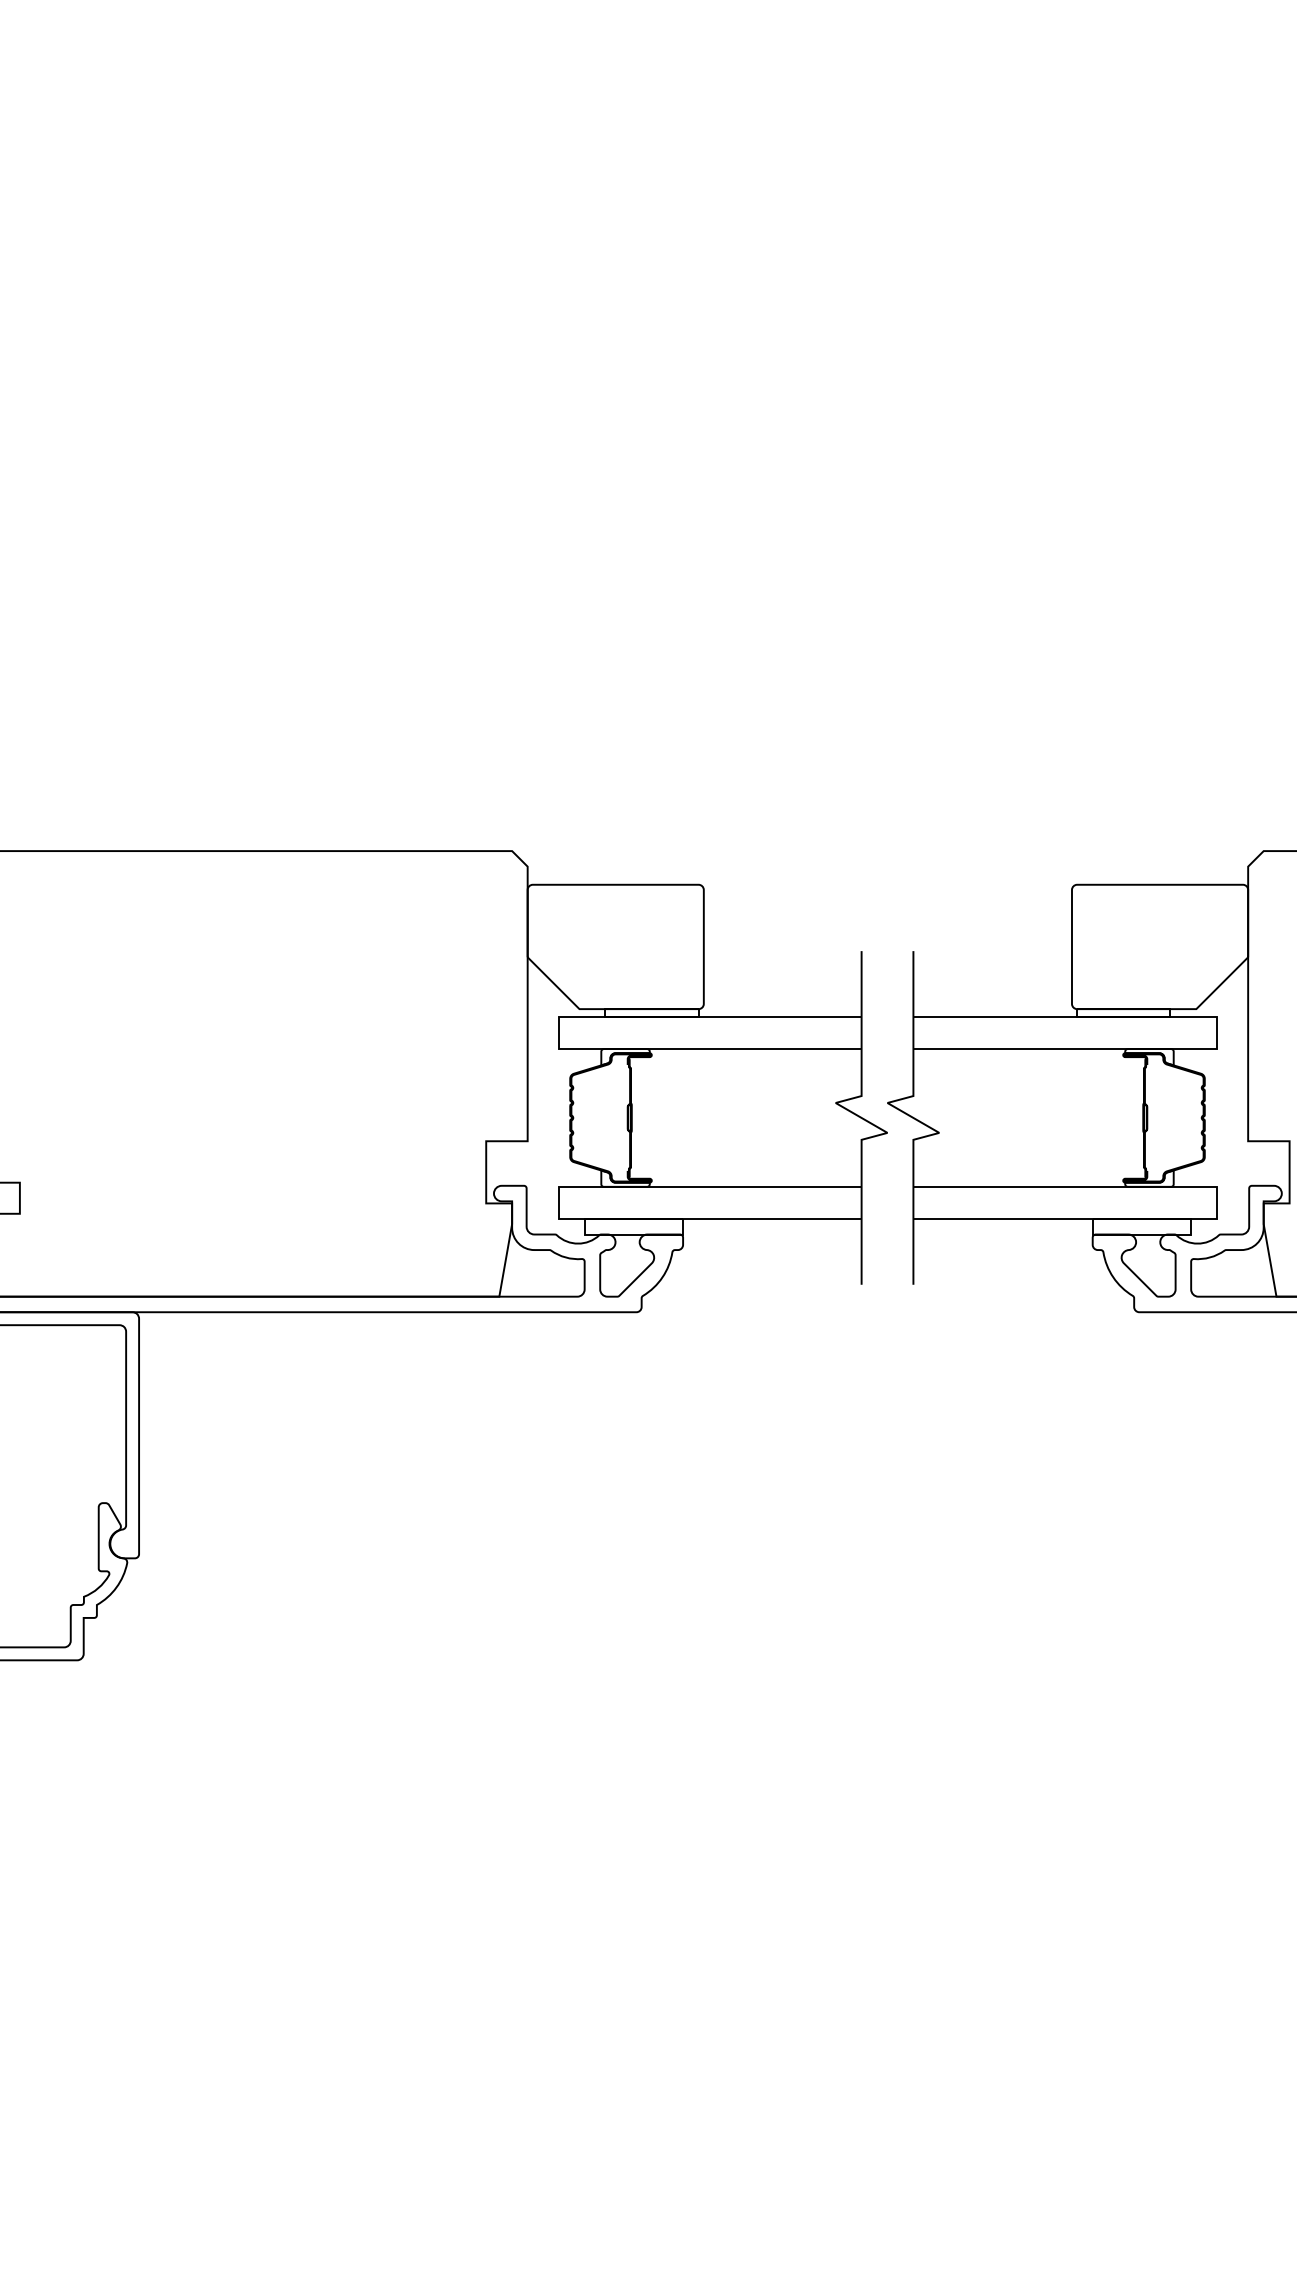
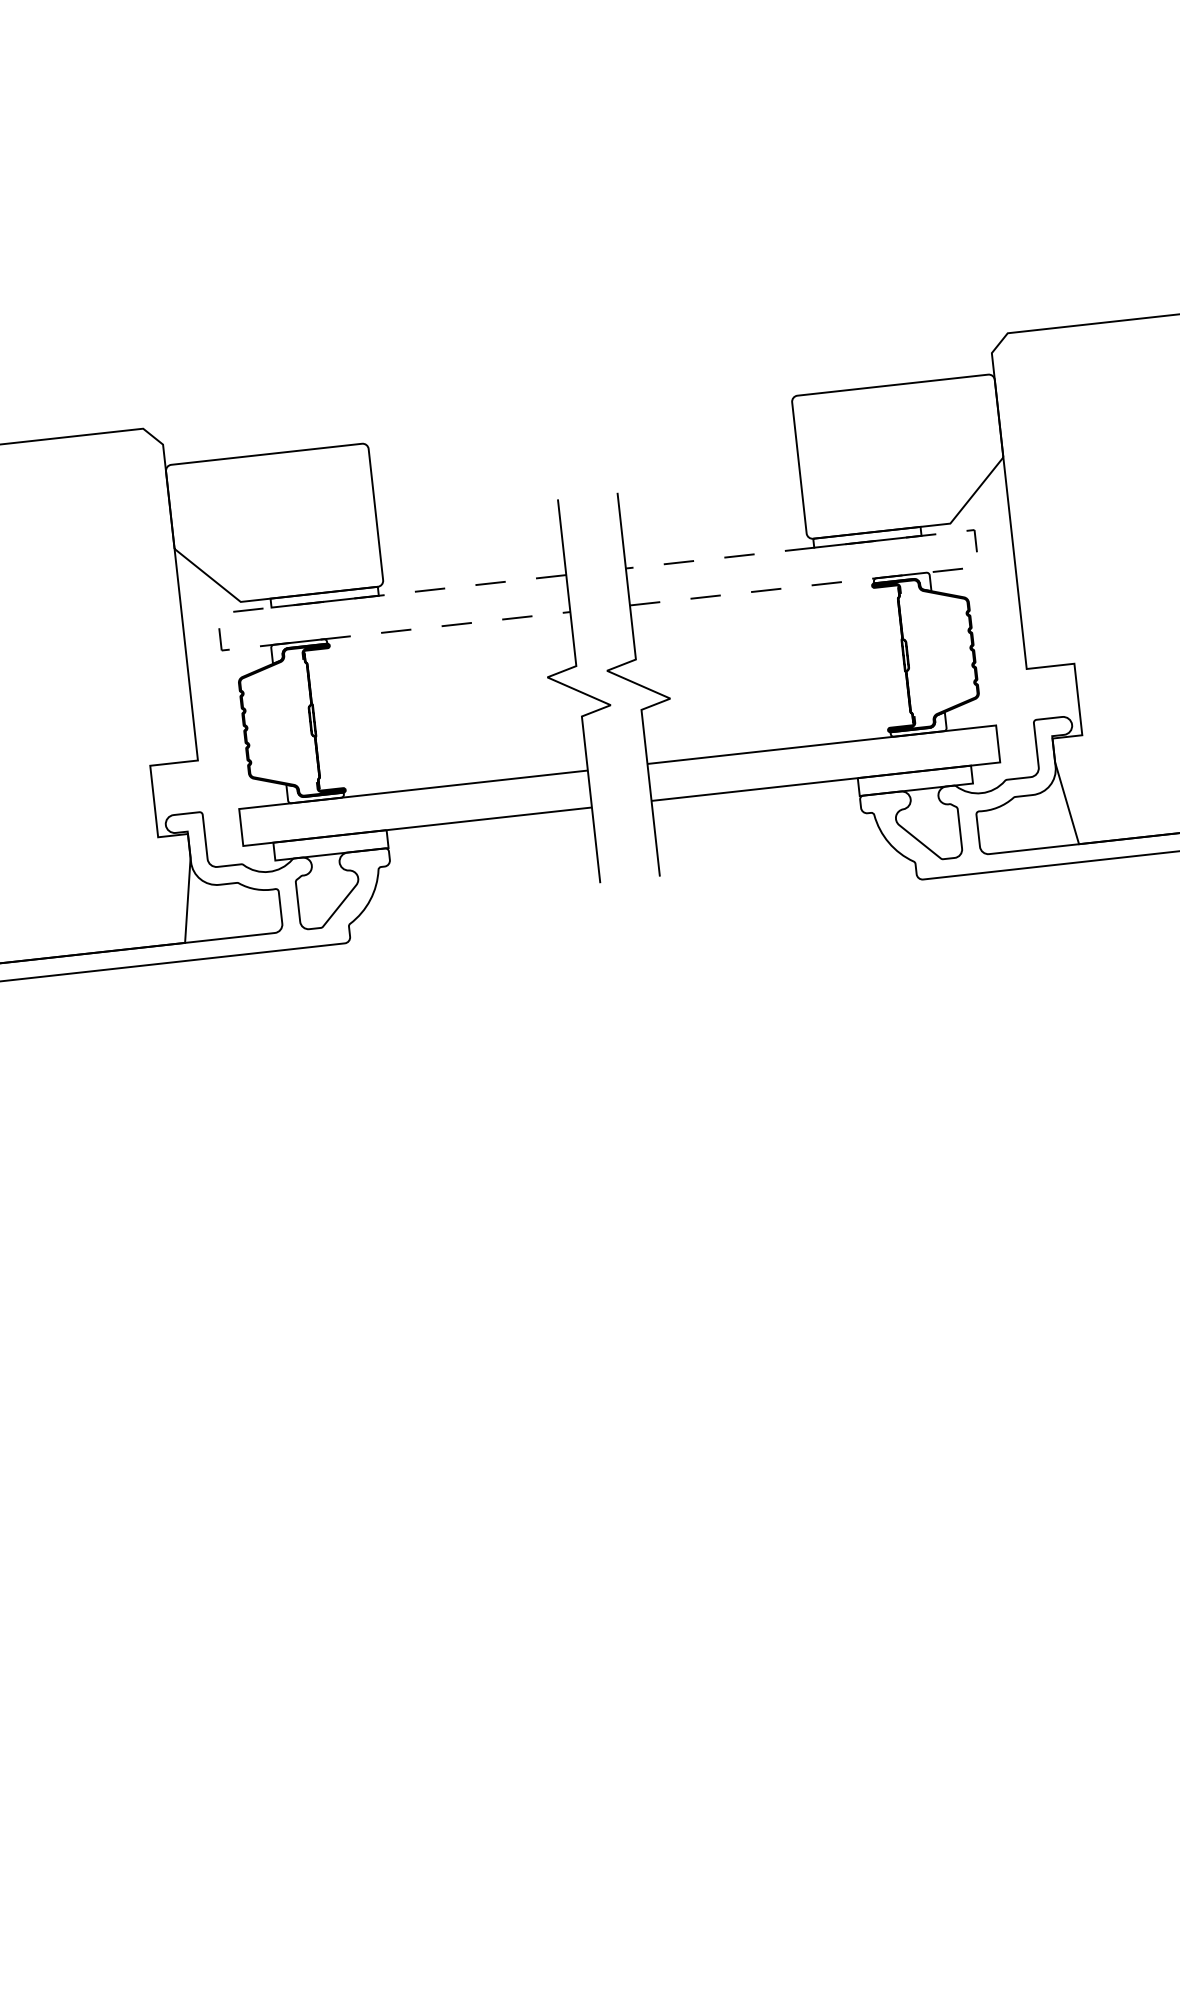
line: (1216, 1032) -> (976, 547), solid -> dashed
line: (558, 1033) -> (219, 632), solid -> dashed

